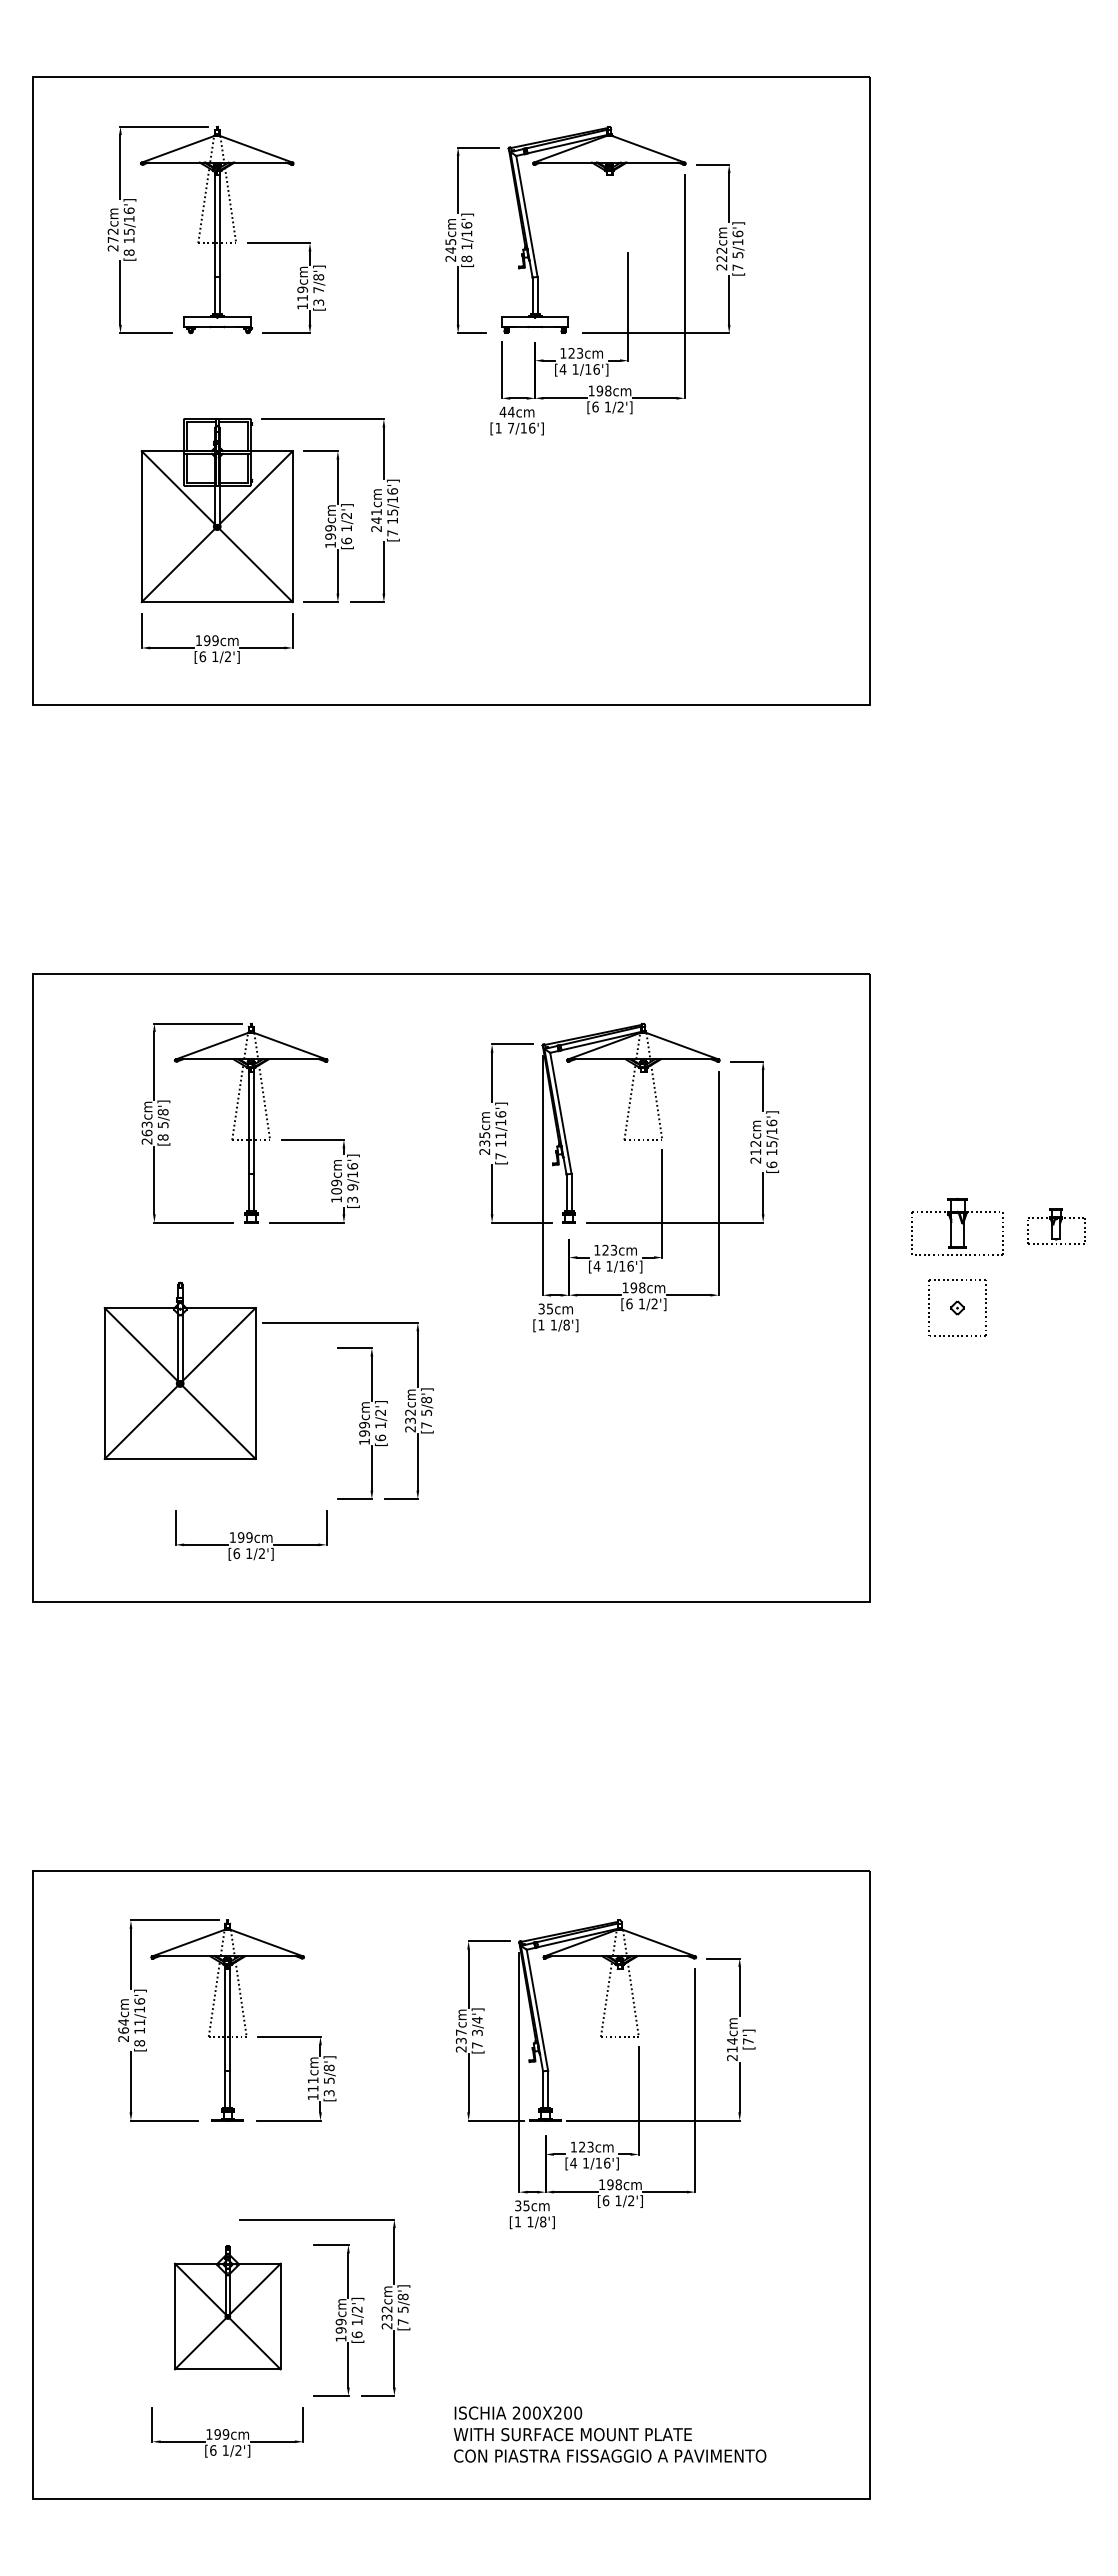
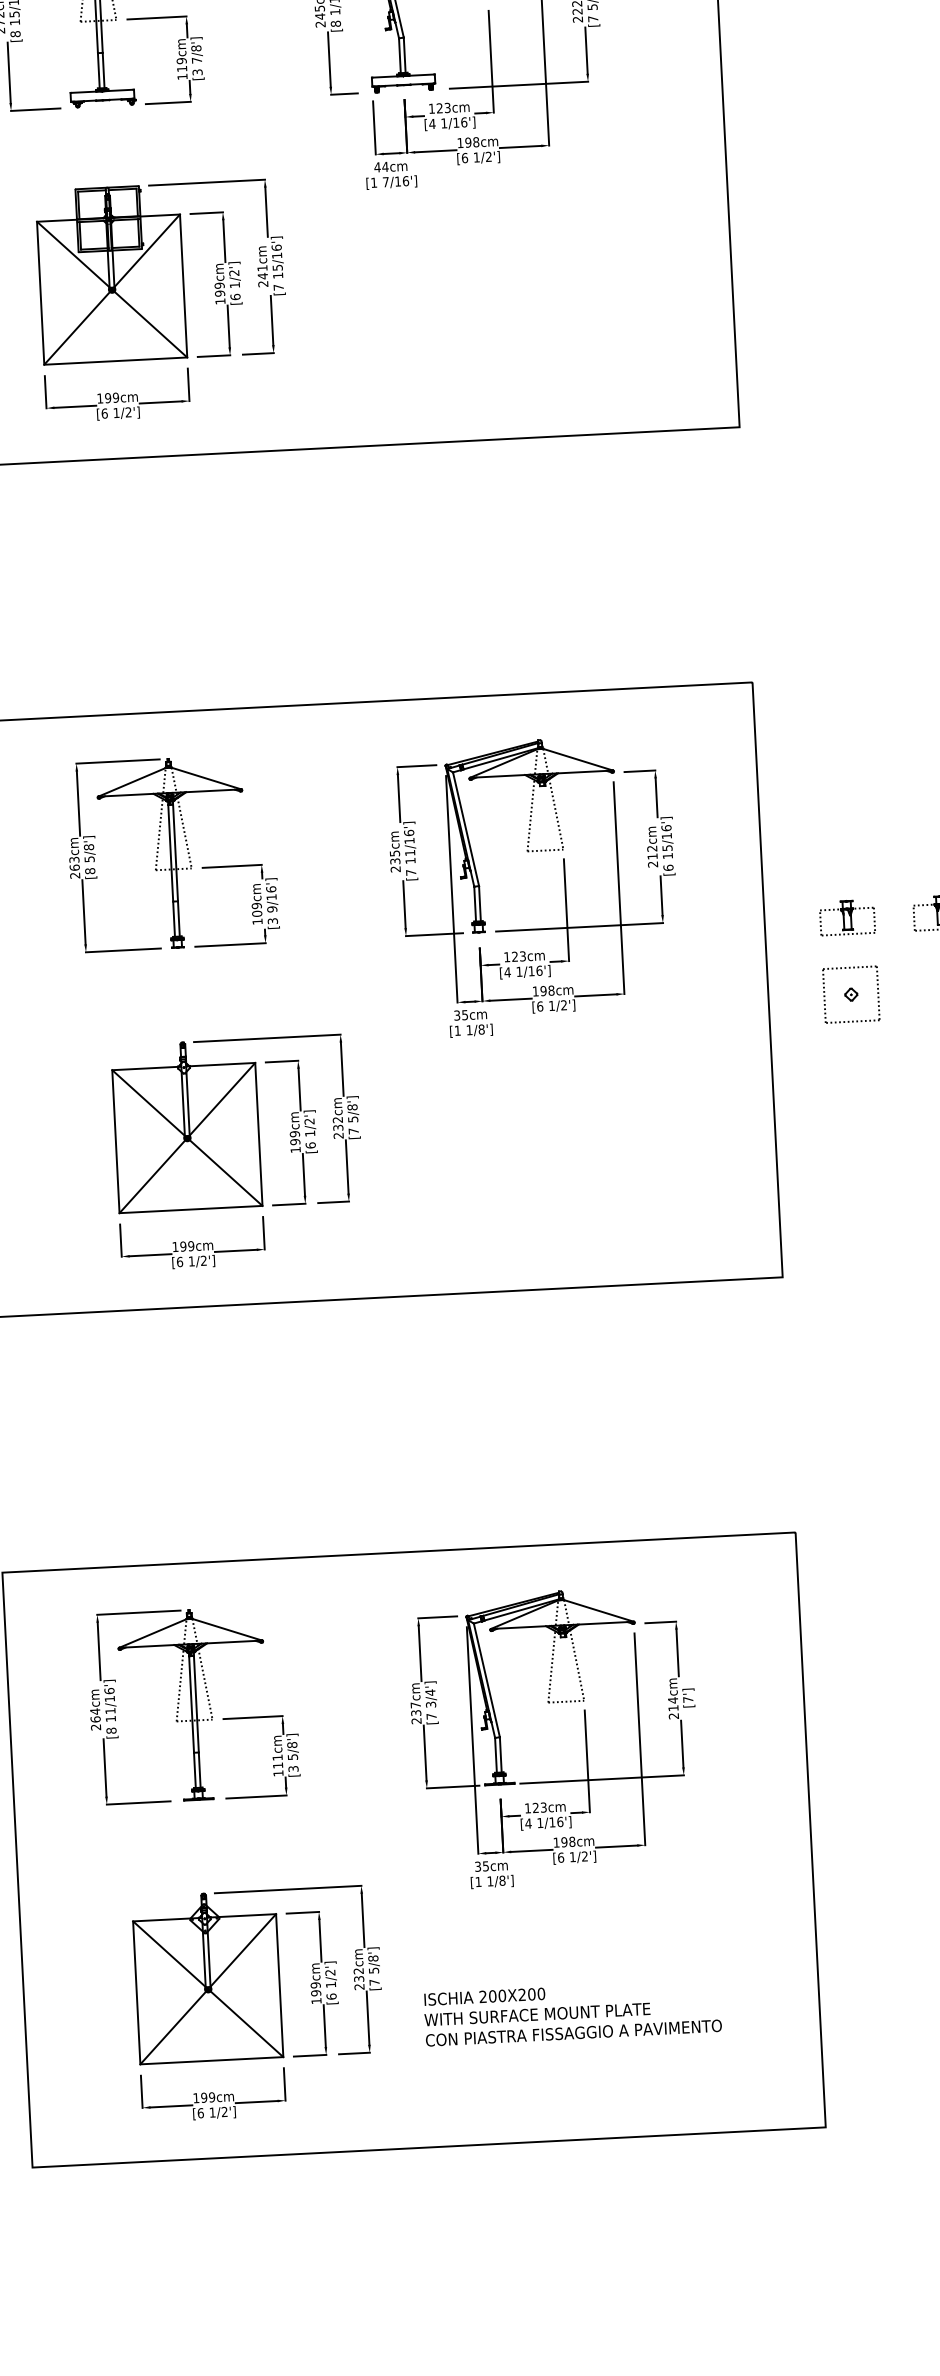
part: (957, 1226) -> (847, 917), size x0.62
part: (179, 1370) -> (186, 1125), moved
part: (227, 2307) -> (207, 1977), size x1.43
text: (609, 2434) -> (572, 2012), moved

